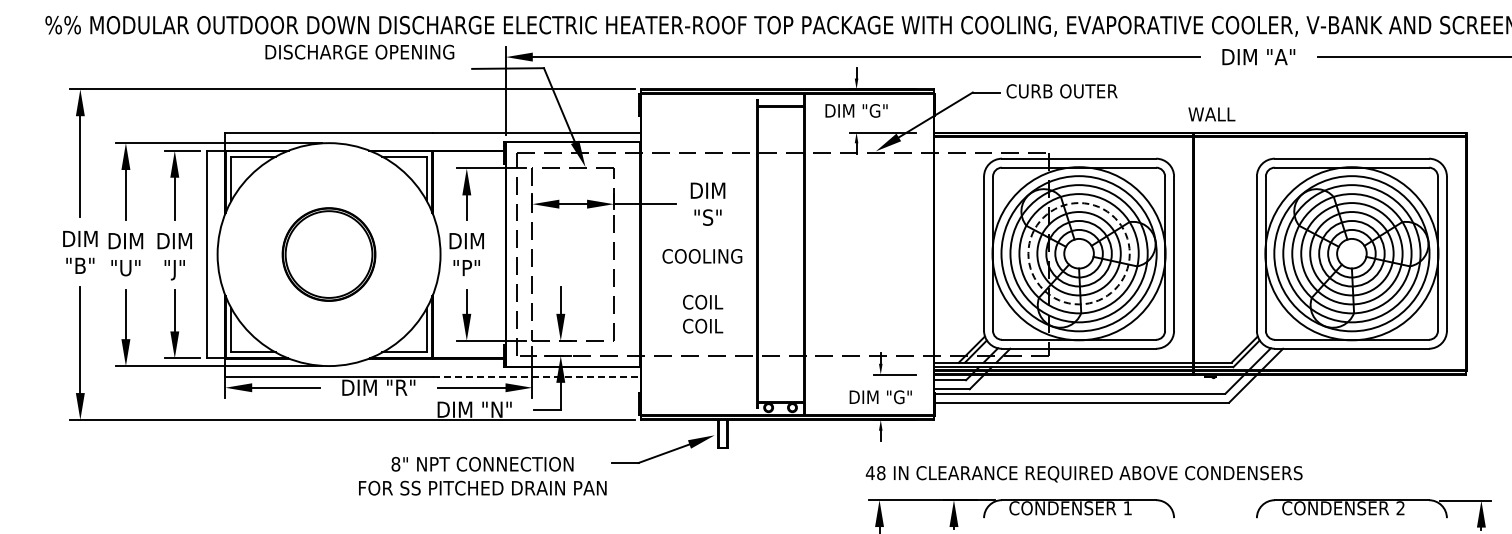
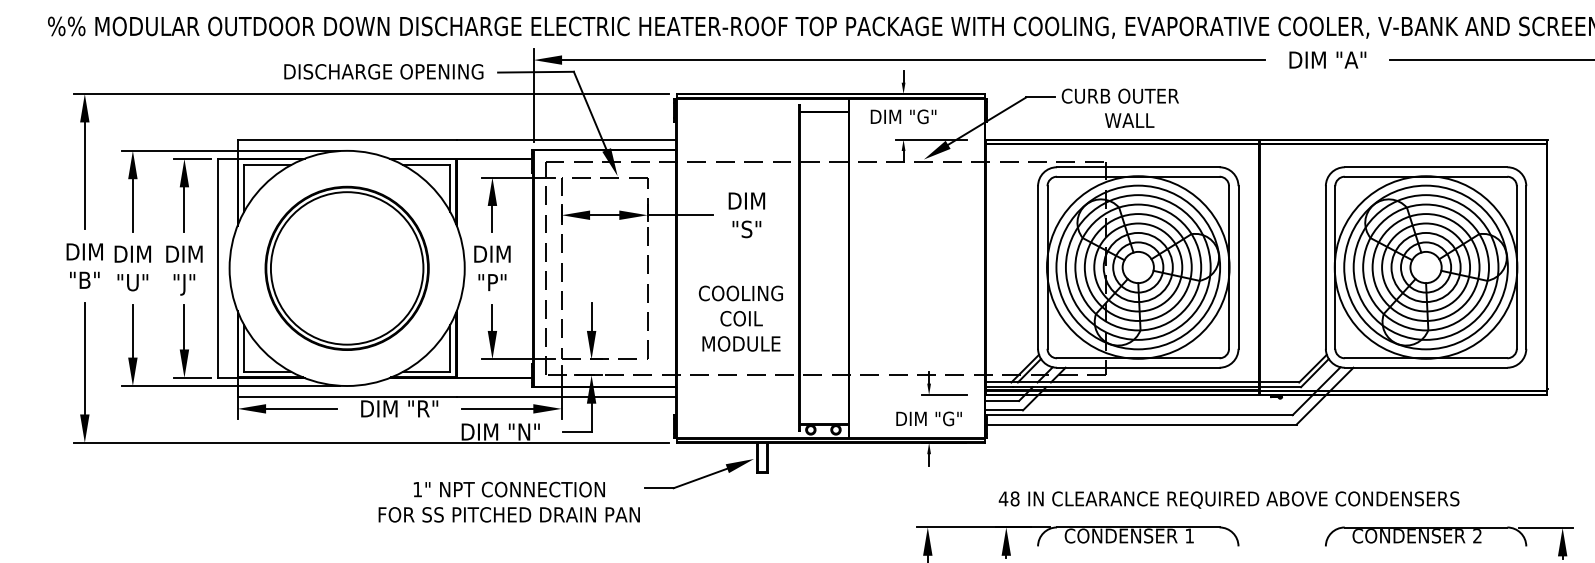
text: (359, 51) -> (383, 71), moved
text: (1211, 114) -> (1129, 120), moved
circle: (1078, 253) -> (1137, 267), dashed -> solid
part: (328, 254) -> (346, 268), size x1.67
text: (702, 256) -> (741, 293), moved
text: (702, 325) -> (741, 343), COIL -> MODULE
line: (536, 376) -> (565, 397), dashed -> solid
text: (395, 464) -> (417, 489), 8" -> 1"
text: (1083, 474) -> (1228, 500), moved

